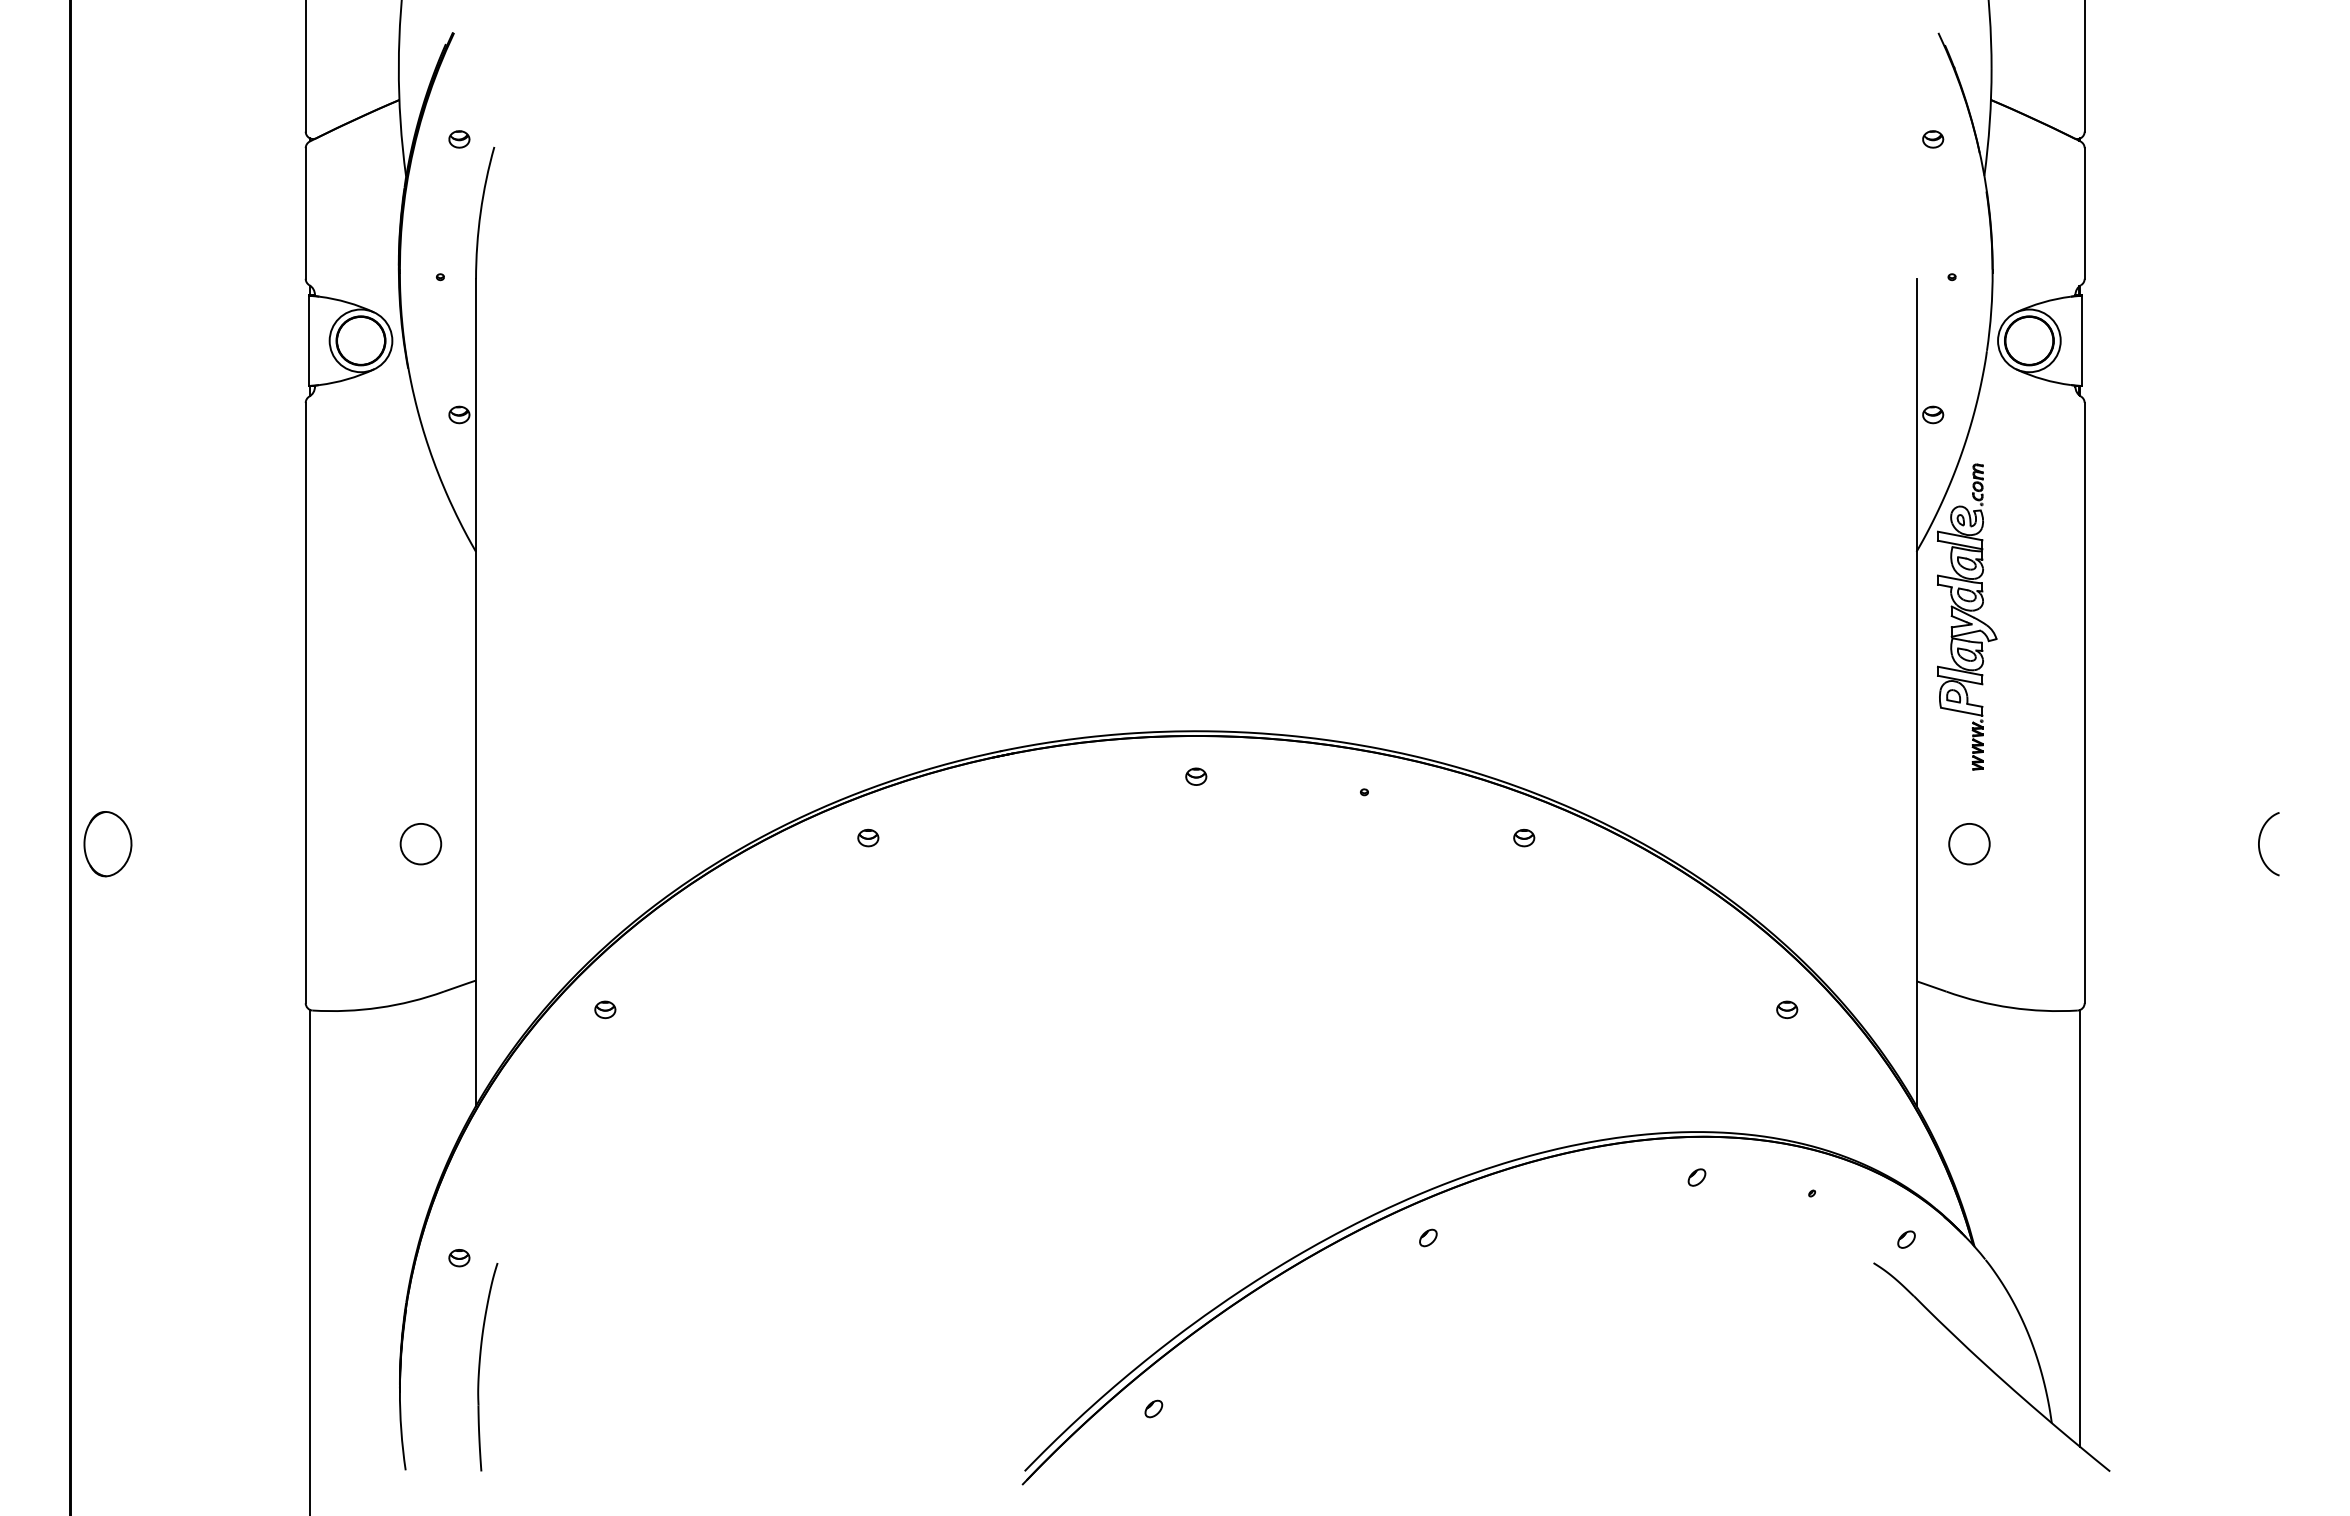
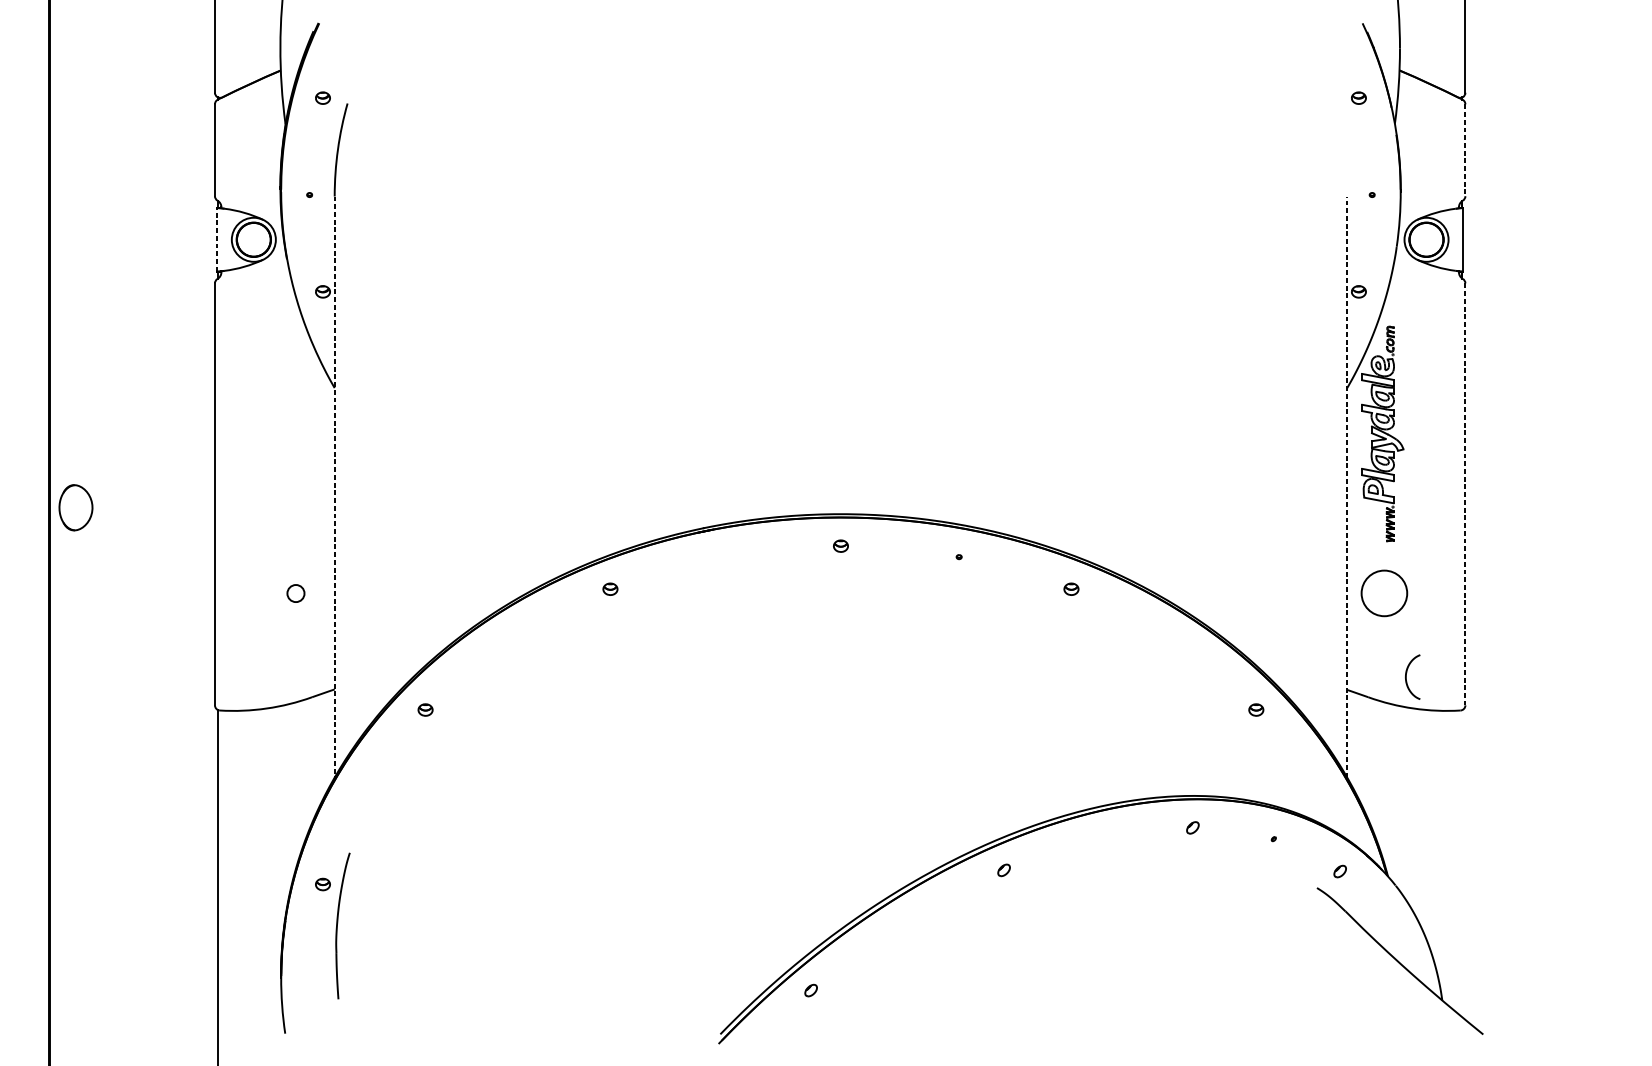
line: (2084, 214) -> (1465, 150), solid -> dashed
line: (308, 340) -> (216, 239), solid -> dashed
line: (1916, 692) -> (1347, 486), solid -> dashed
line: (476, 693) -> (335, 487), solid -> dashed
line: (2084, 703) -> (1465, 494), solid -> dashed
circle: (420, 843) -> (295, 593), size x0.6
part: (107, 844) -> (75, 508), moved
circle: (1969, 844) -> (1384, 593), size x1.6
curve: (2260, 848) -> (1406, 680), moved
line: (2080, 1228) -> (1462, 863), removed
part: (480, 1367) -> (337, 926), moved

